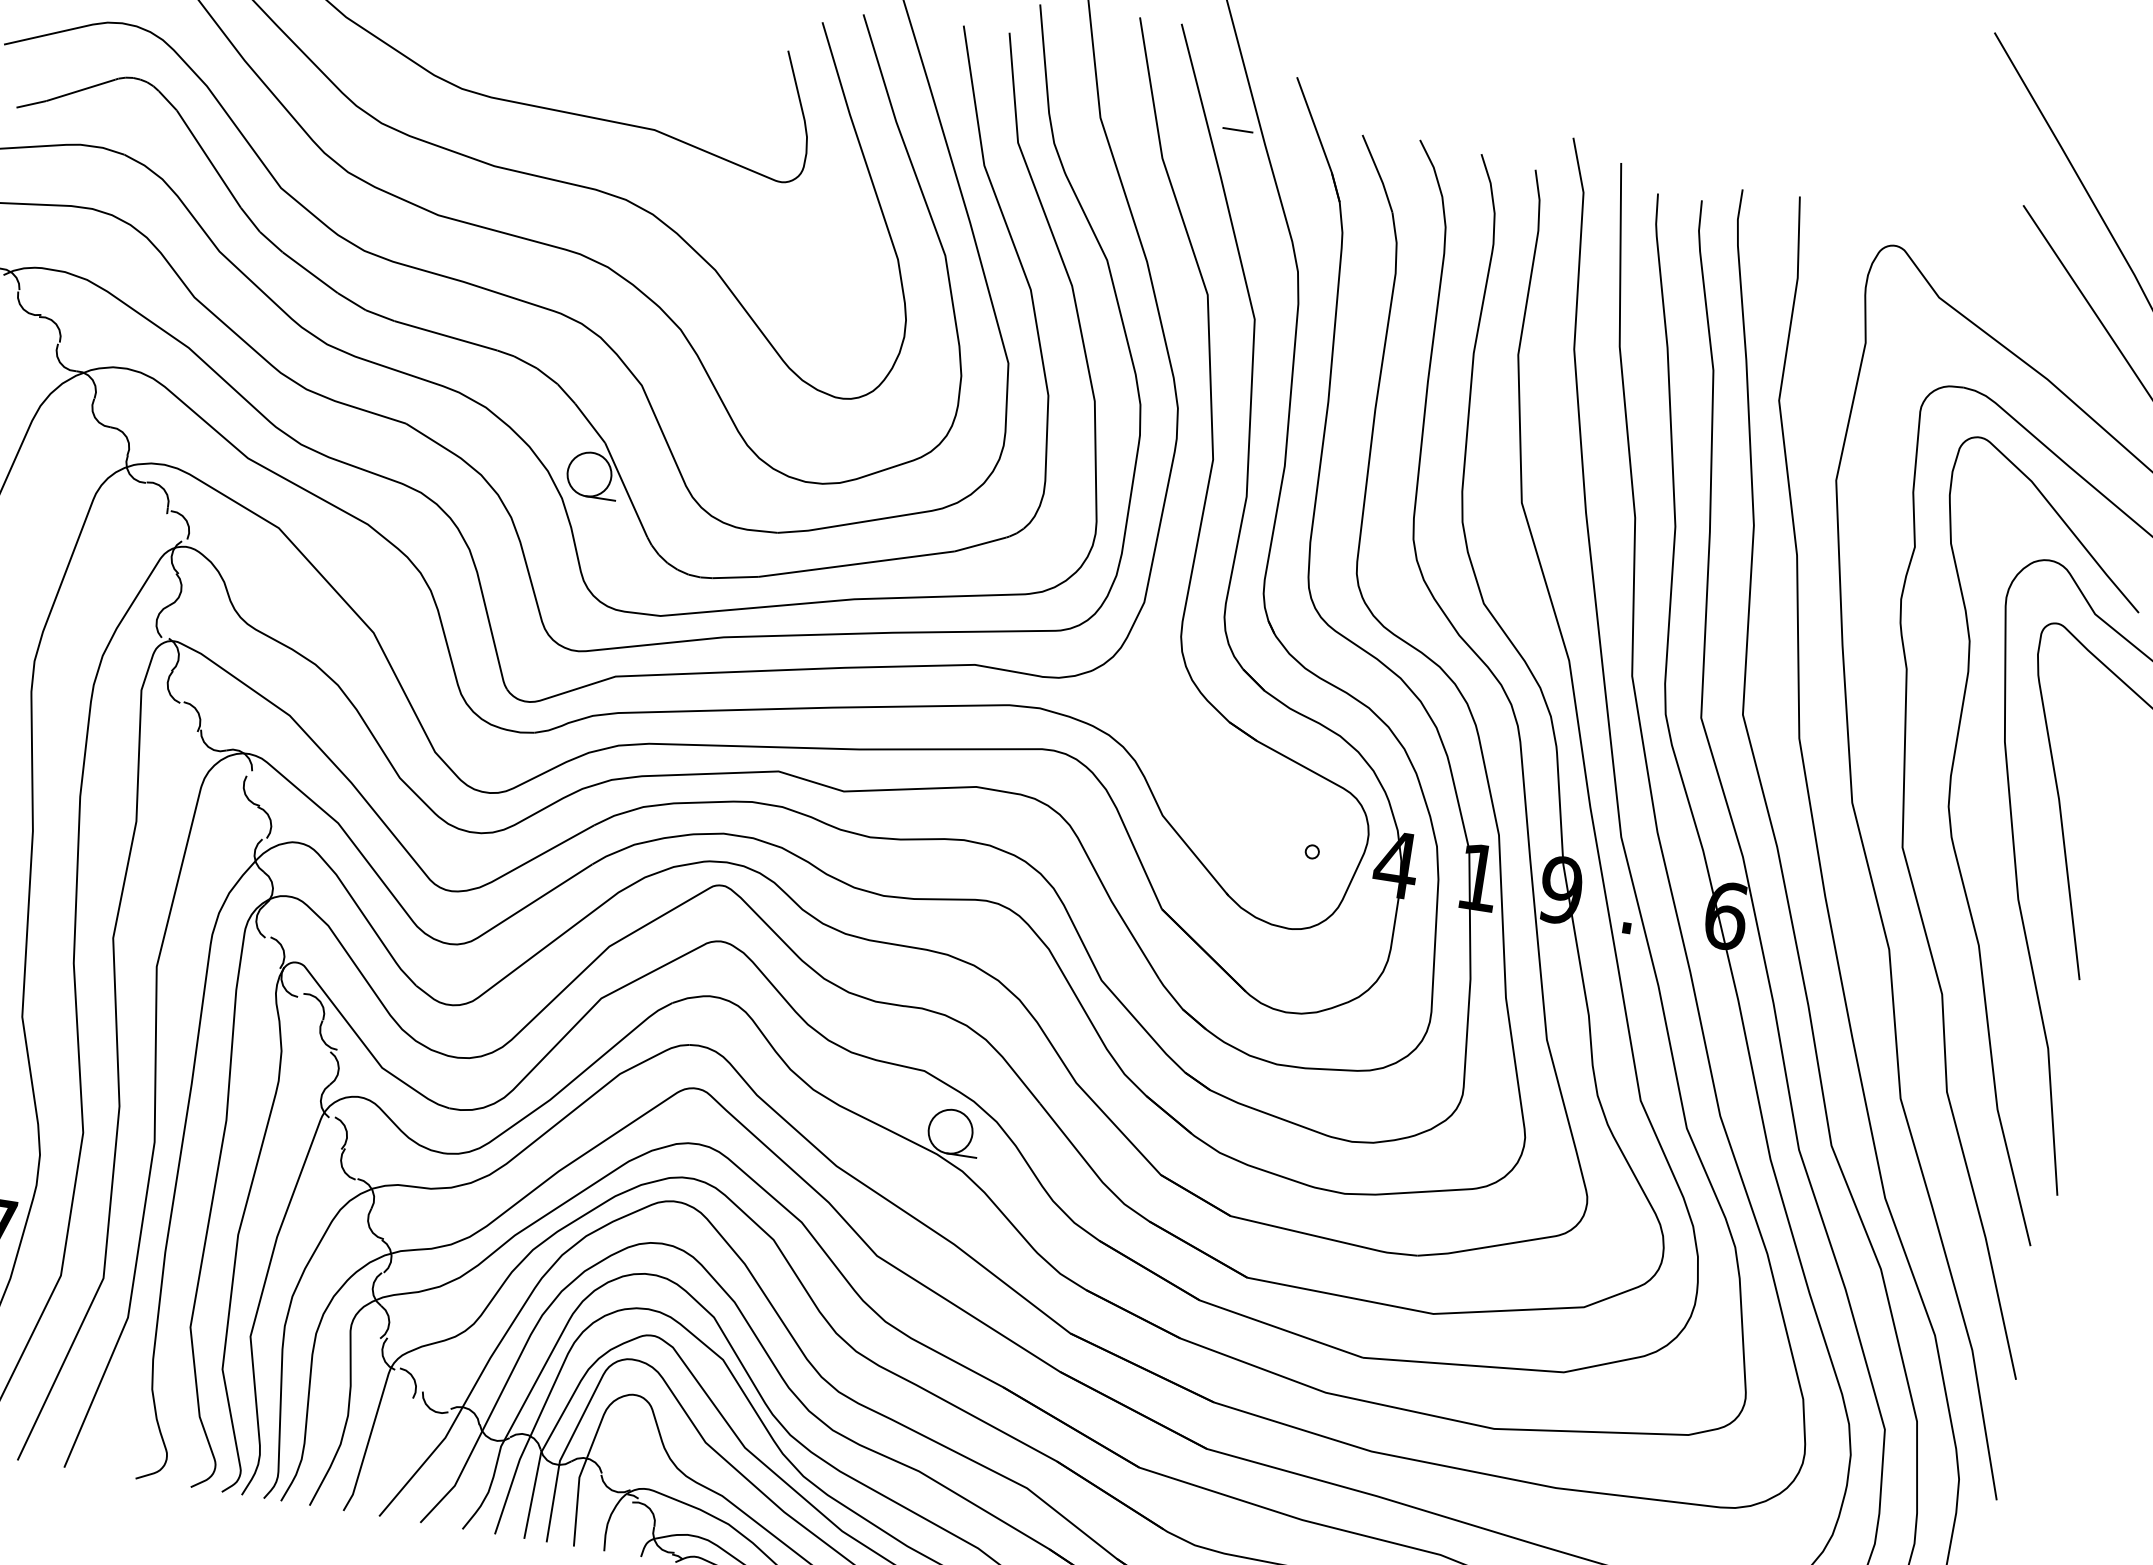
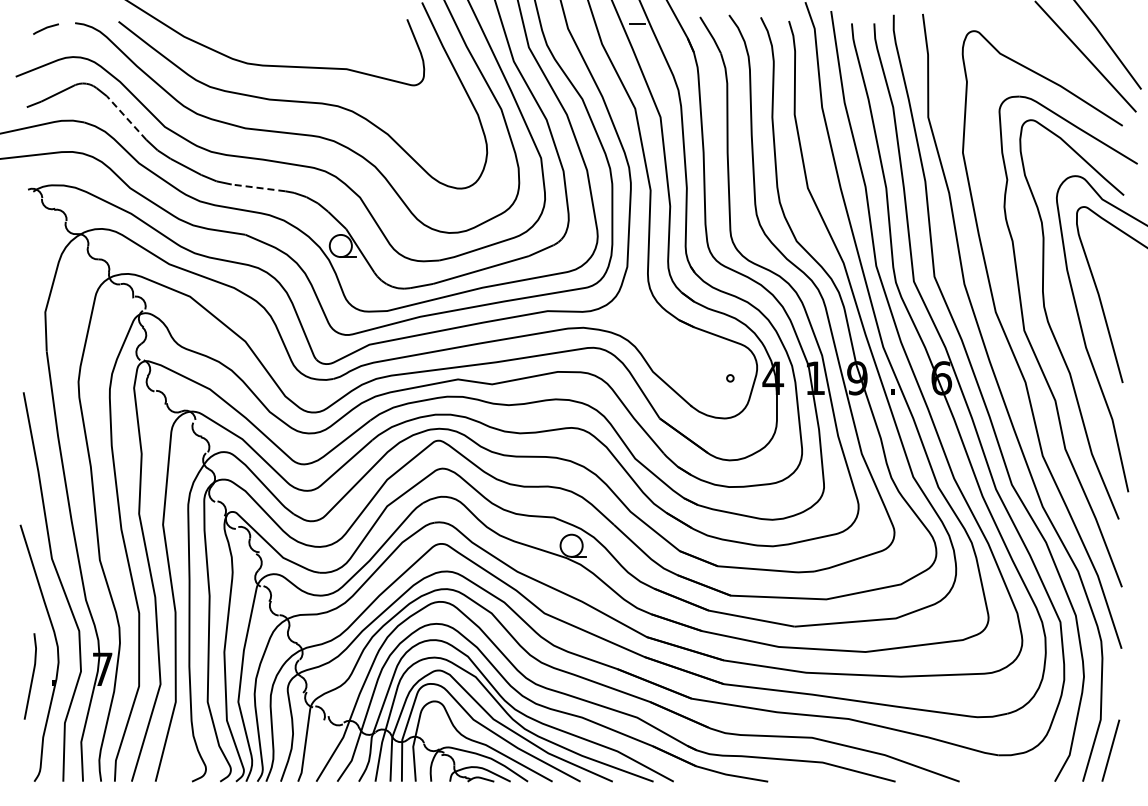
line: (208, 157) -> (126, 117), solid -> dashed
line: (445, 335) -> (258, 187), solid -> dashed

